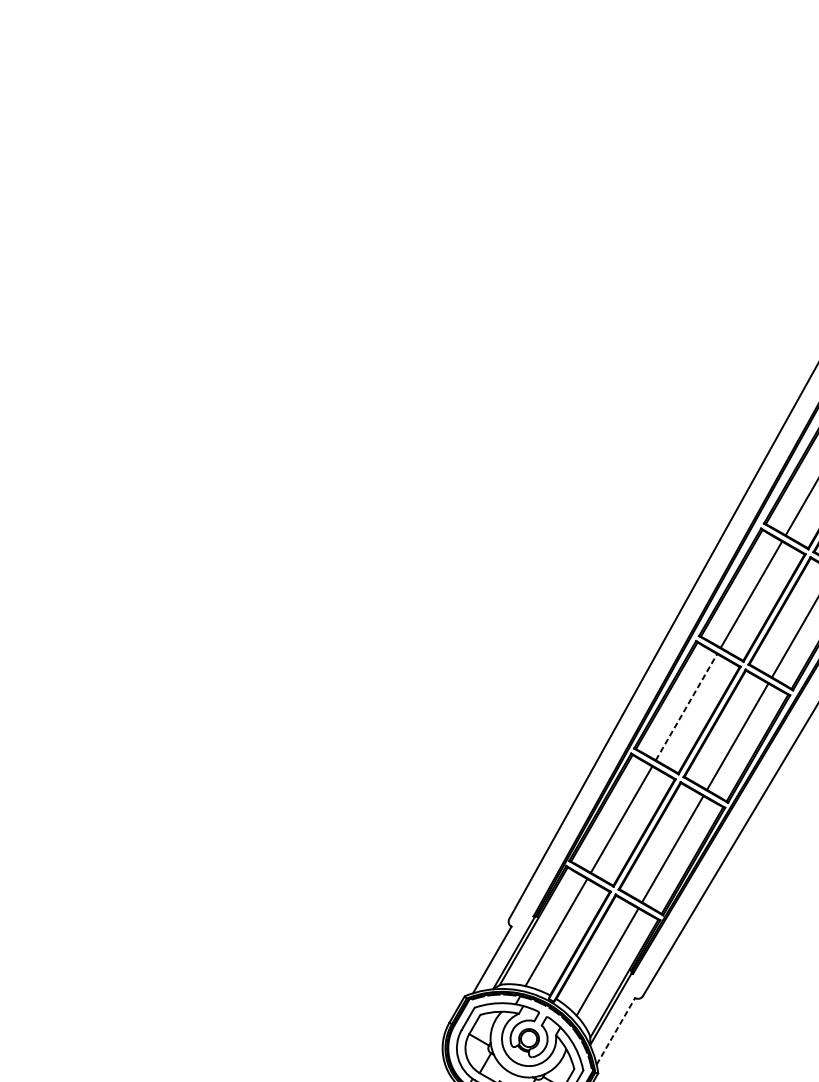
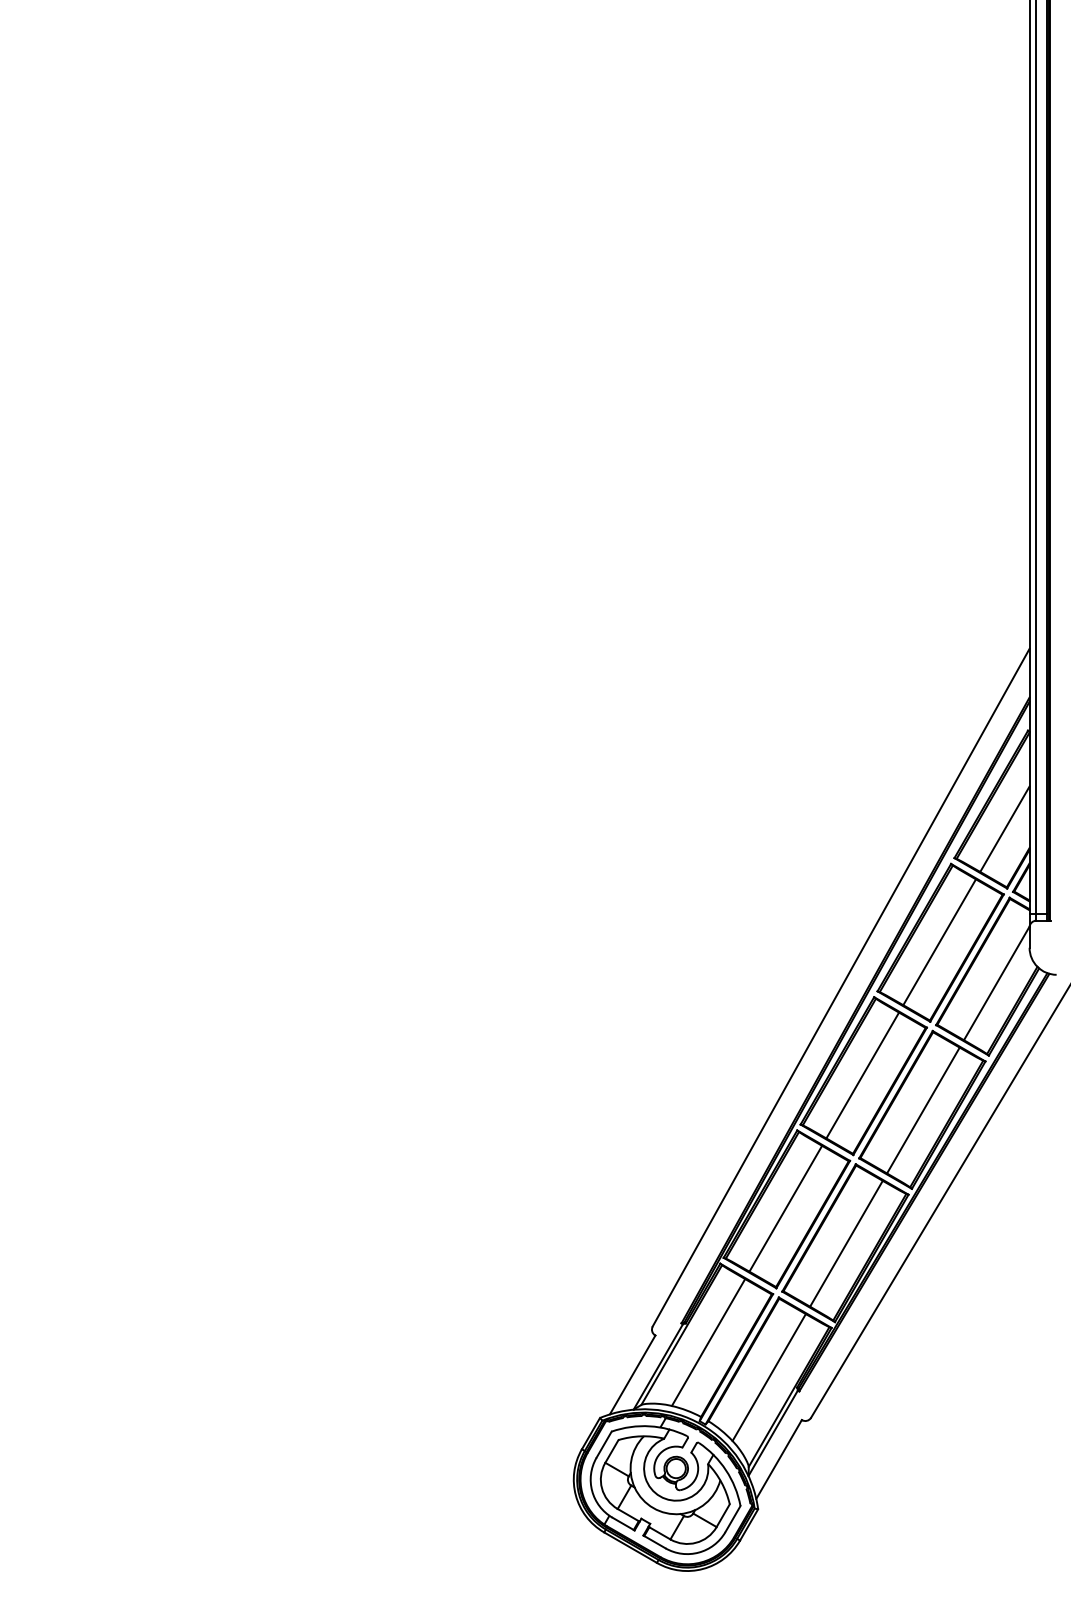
line: (686, 707) -> (862, 1075), dashed -> solid
line: (616, 1031) -> (779, 1459), dashed -> solid

